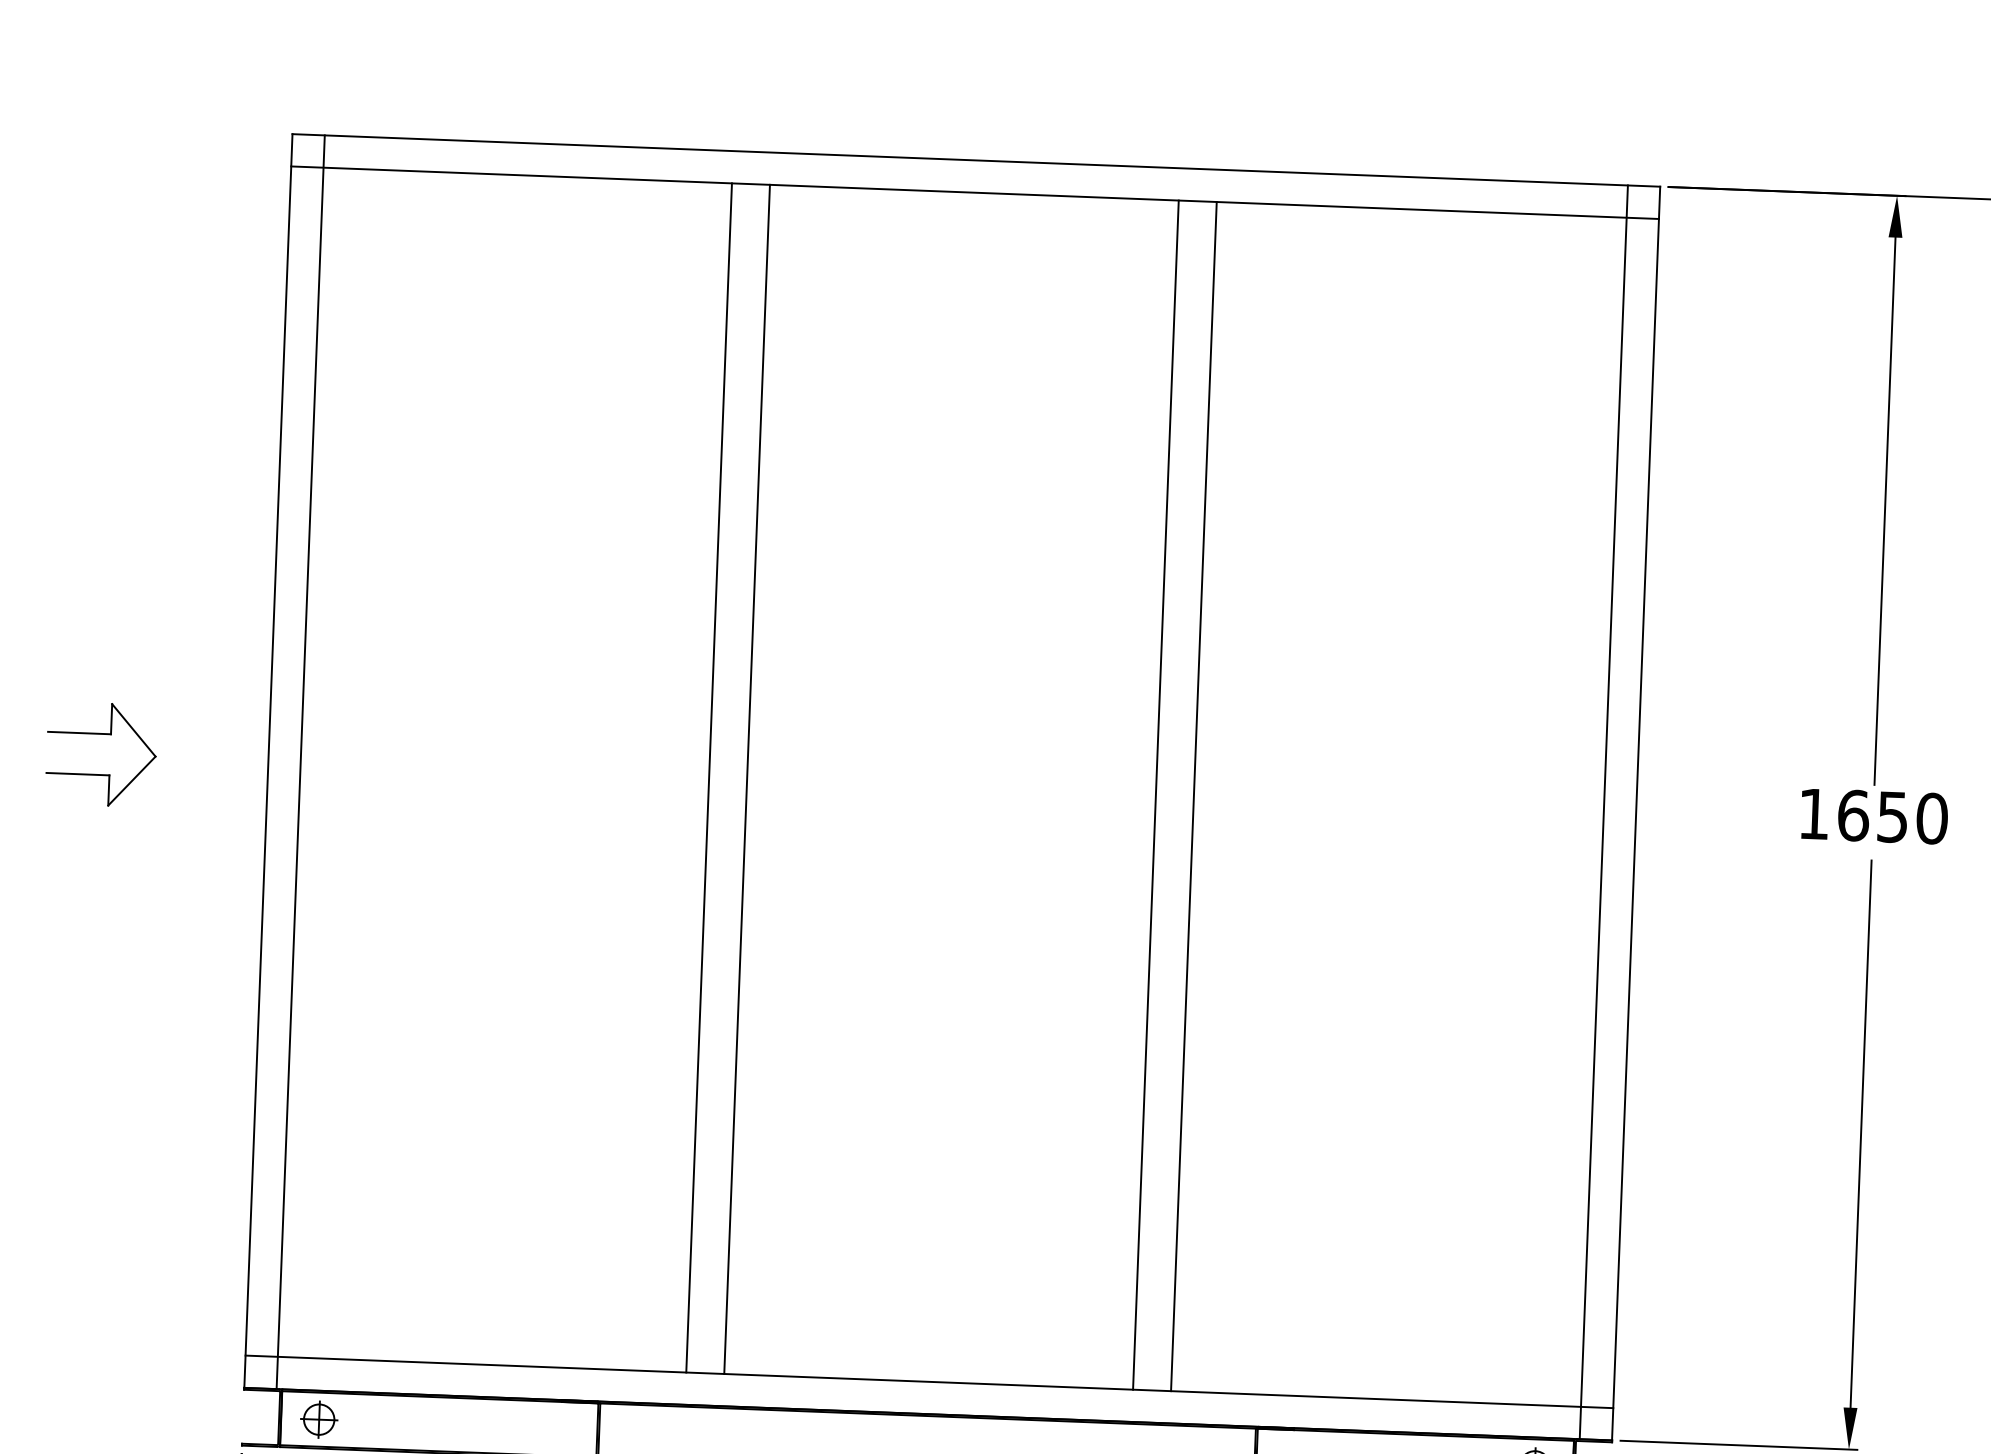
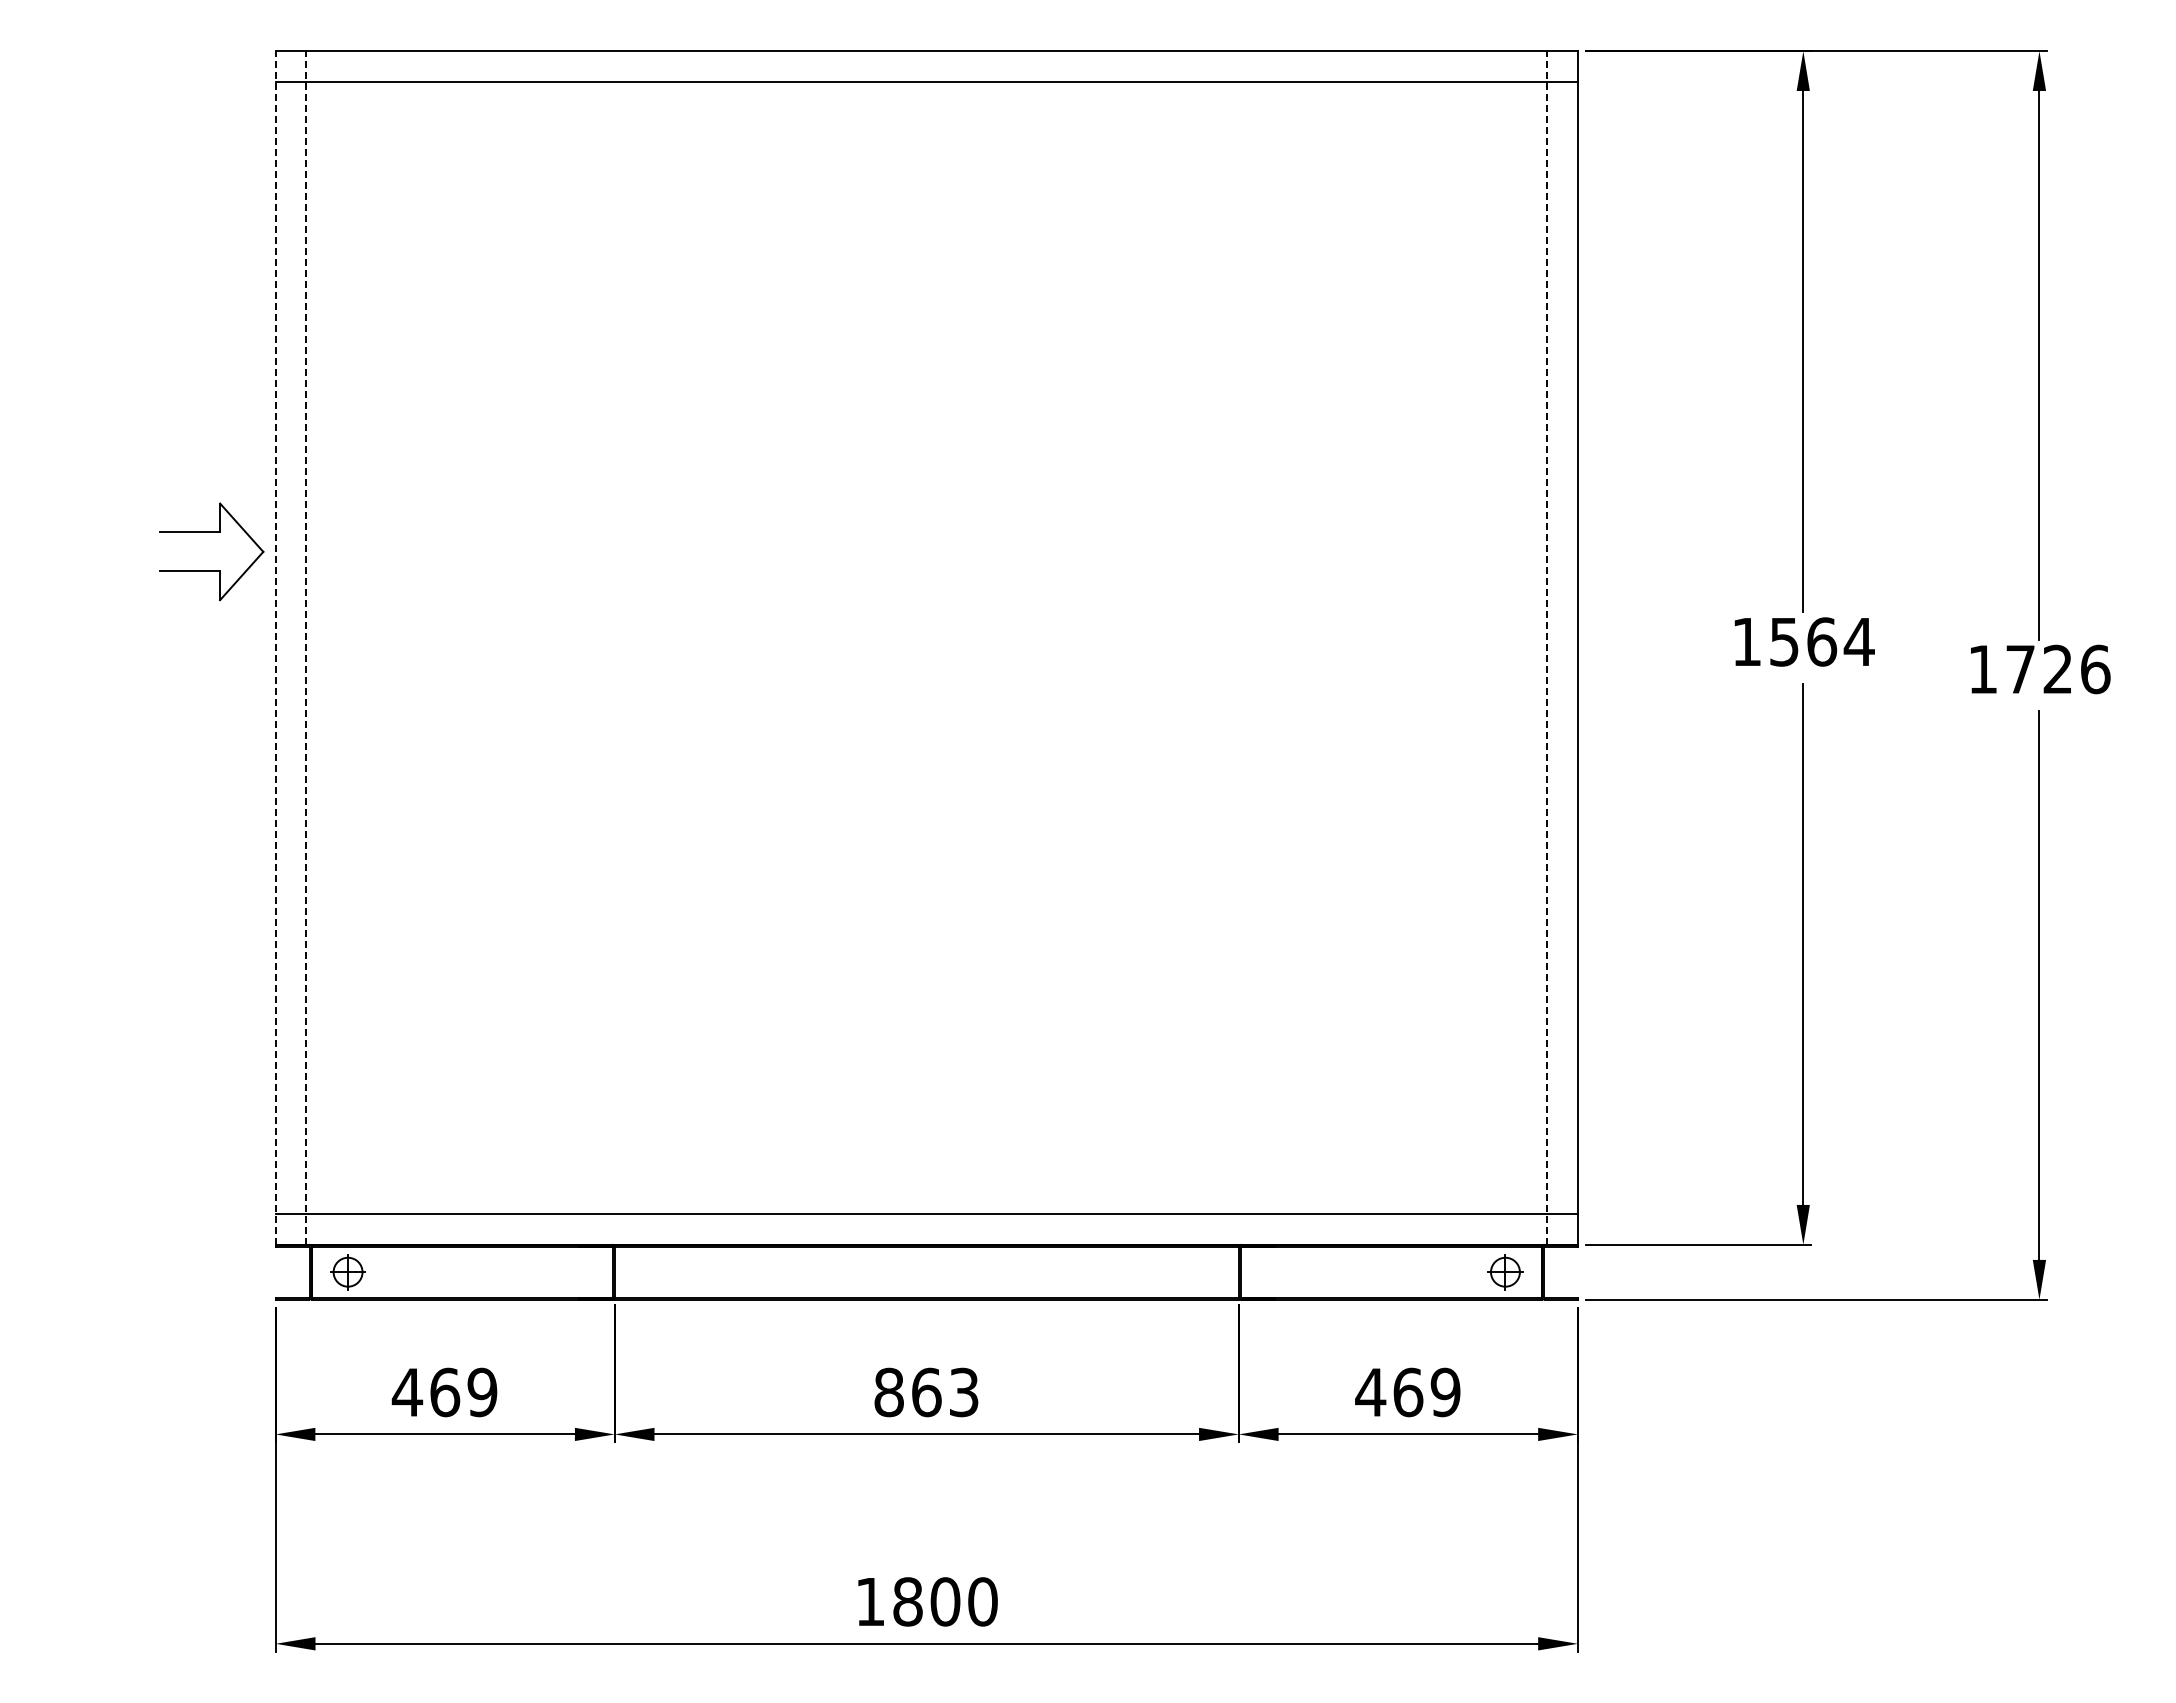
part: (101, 734) -> (211, 532), moved
line: (268, 760) -> (275, 647), solid -> dashed
line: (300, 761) -> (306, 647), solid -> dashed
line: (709, 777) -> (695, 647), removed
line: (747, 778) -> (731, 647), removed
line: (1155, 794) -> (1120, 647), removed
line: (1193, 796) -> (1156, 647), removed
line: (1604, 811) -> (1547, 647), solid -> dashed
text: (1893, 816) -> (1822, 641), 1650 -> 1564

